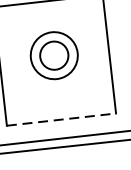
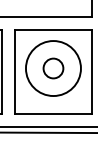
circle: (52, 55) -> (52, 68), size x1.67
line: (61, 119) -> (53, 113), dashed -> solid

